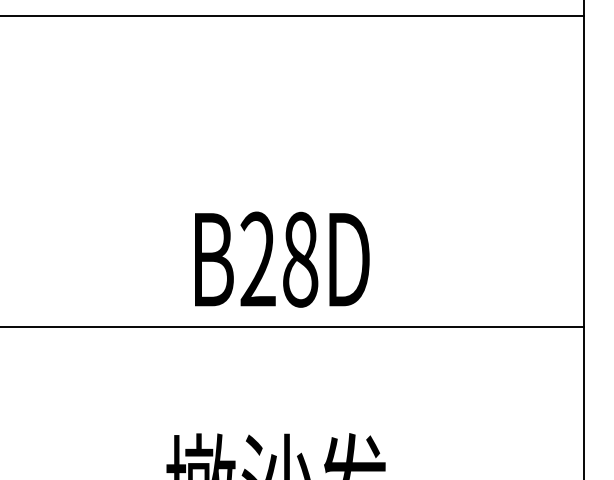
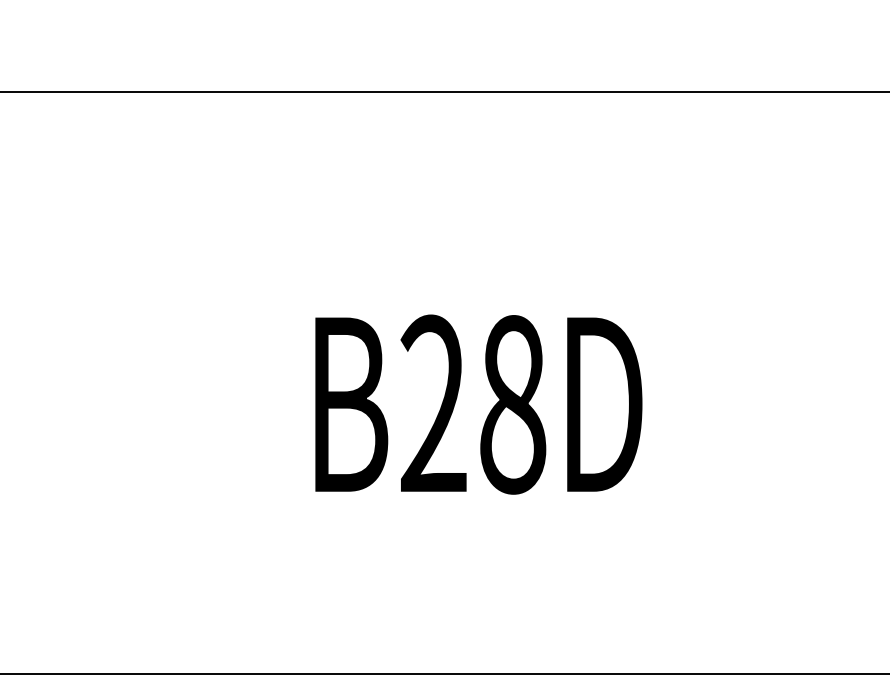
text: (282, 259) -> (479, 404), moved

